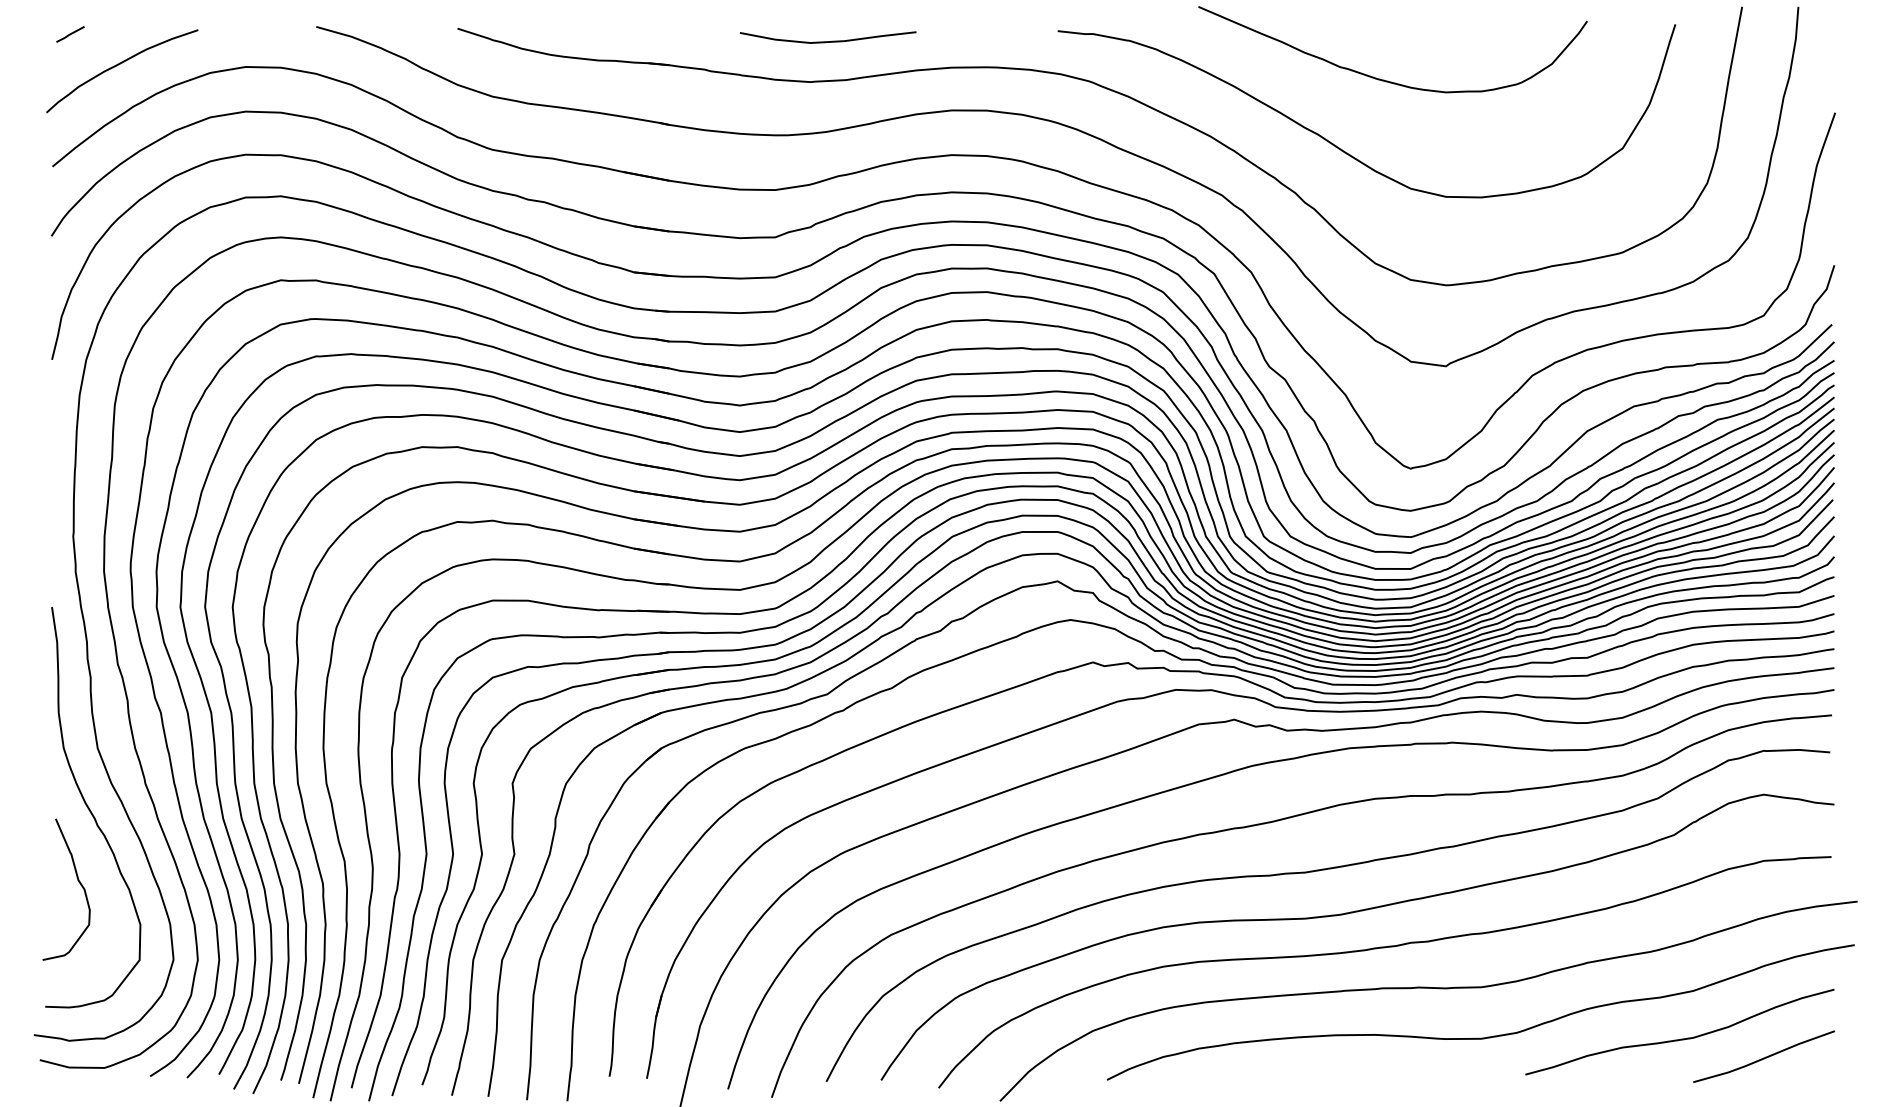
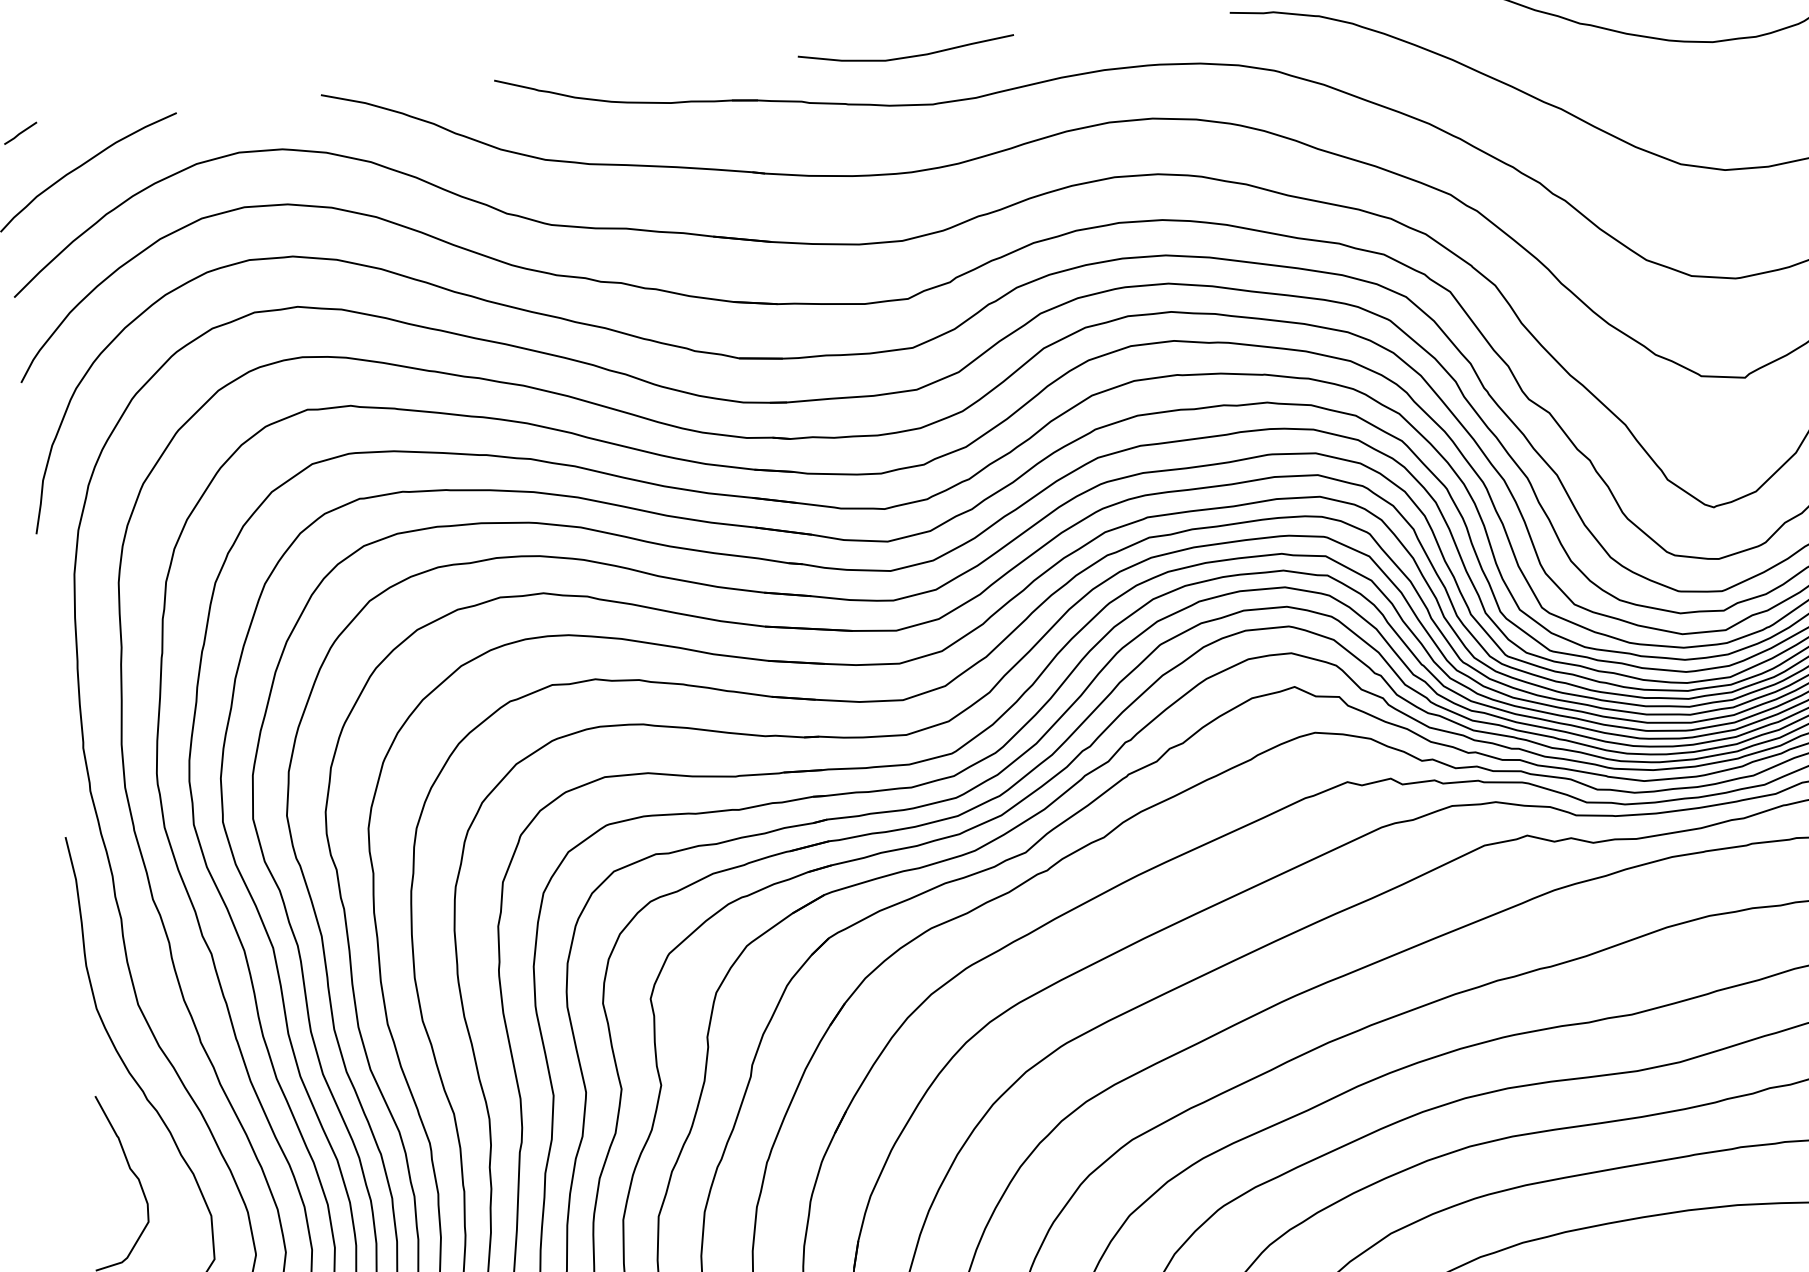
curve: (828, 41) -> (907, 56), moved

